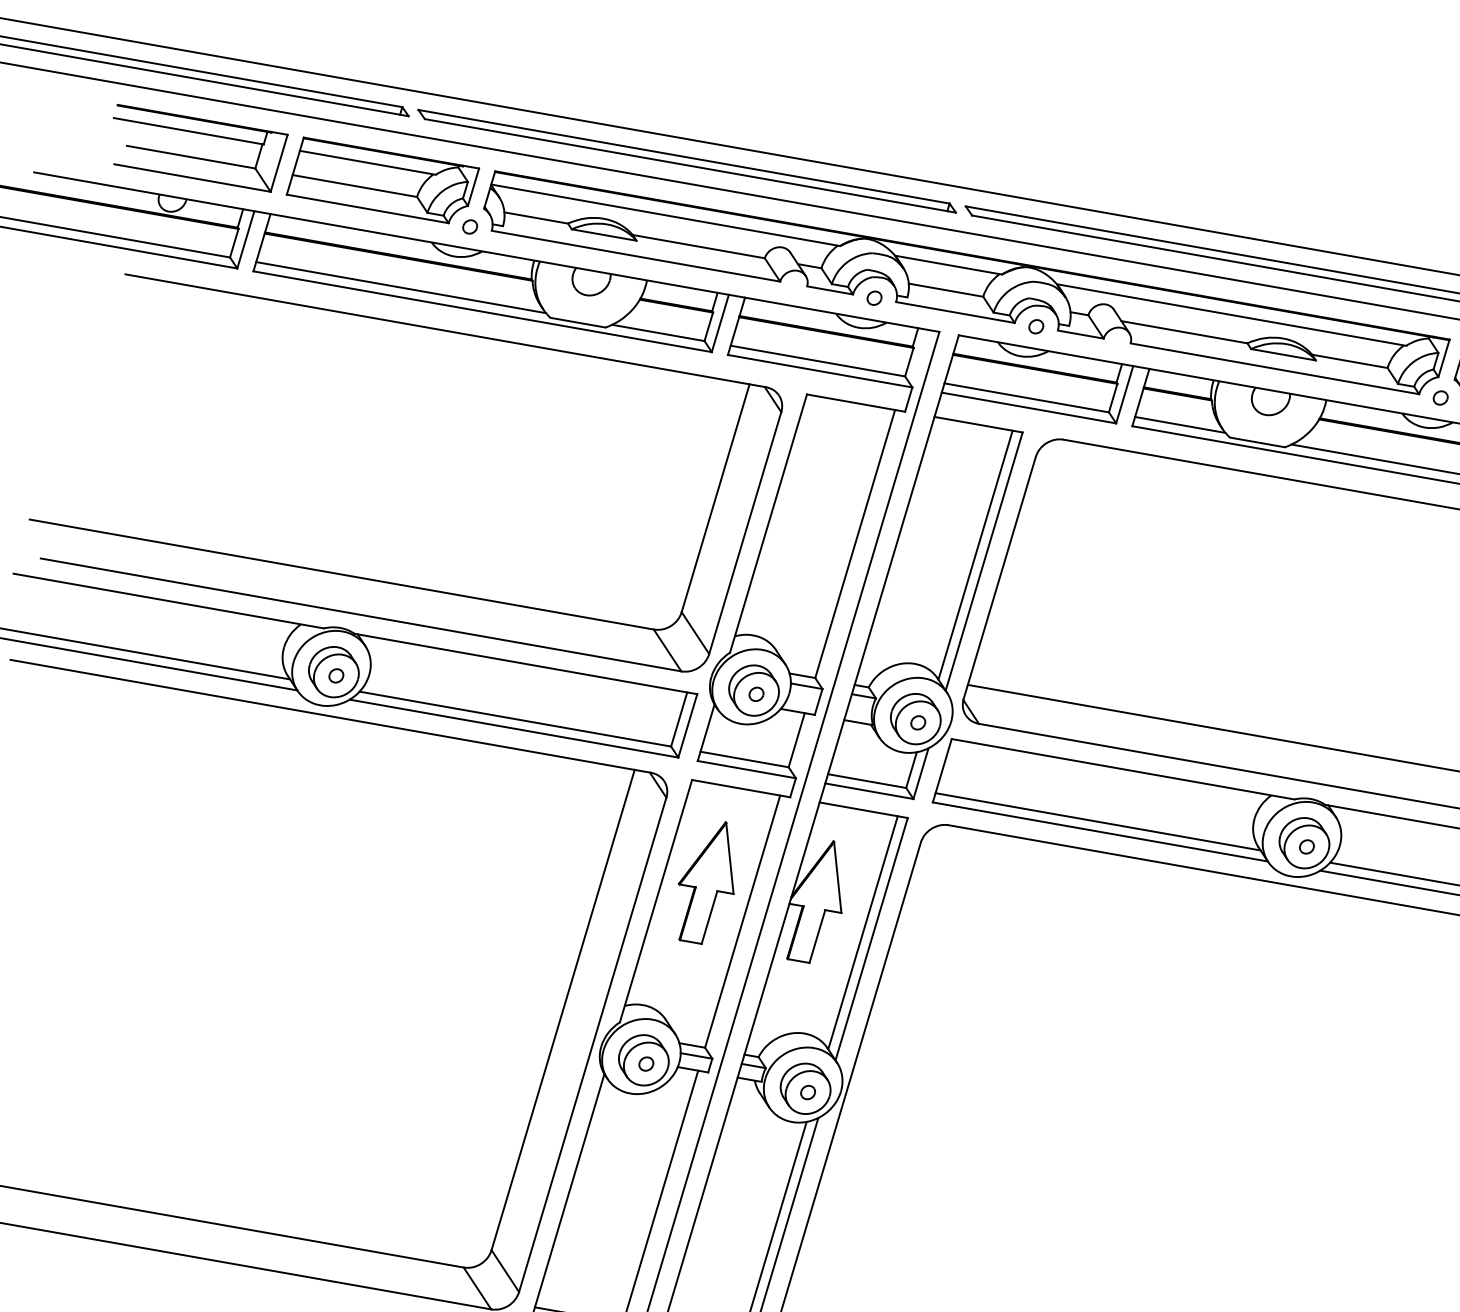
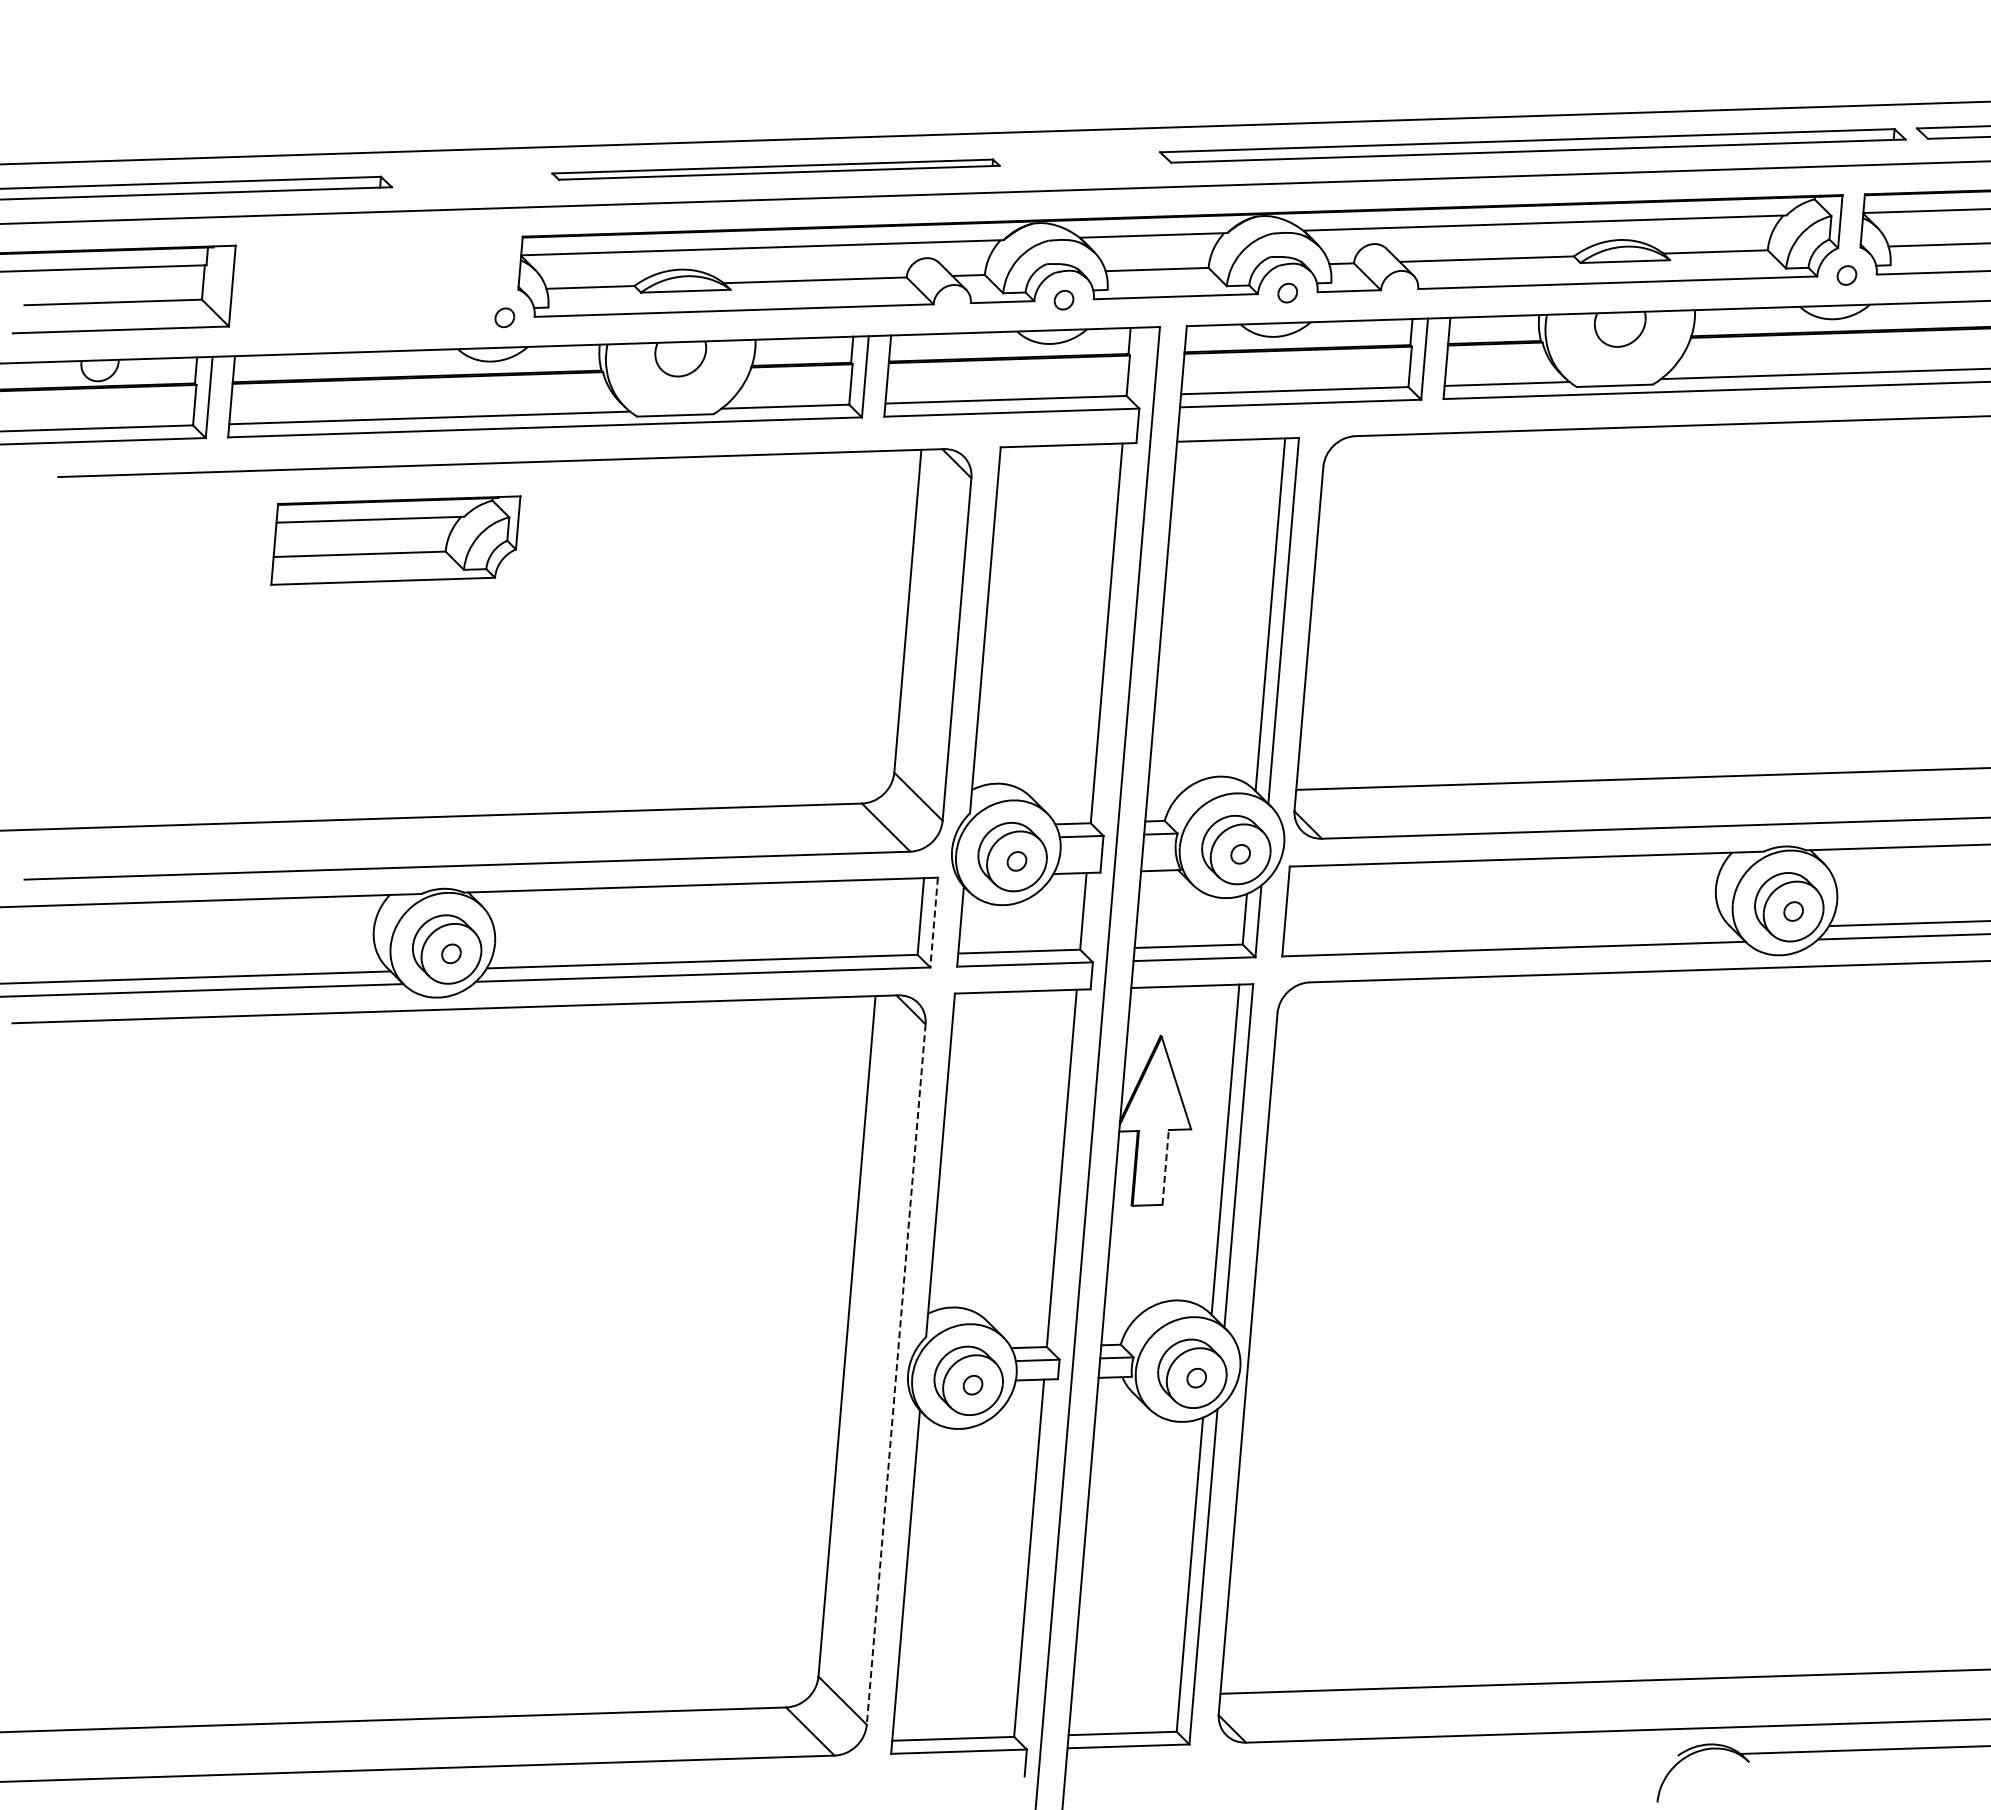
part: (686, 161) -> (775, 169), size x0.6
part: (382, 181) -> (395, 540), moved
line: (687, 726) -> (934, 923), solid -> dashed
line: (1097, 821) -> (1507, 936), removed
part: (707, 882) -> (1003, 1125), removed
line: (817, 936) -> (1165, 1167), solid -> dashed
line: (592, 1045) -> (896, 1375), solid -> dashed

